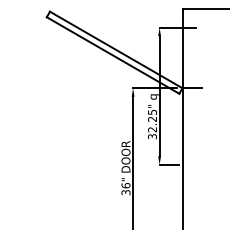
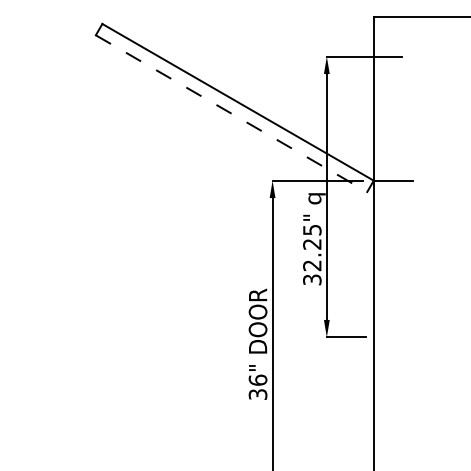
line: (113, 55) -> (232, 113), solid -> dashed

